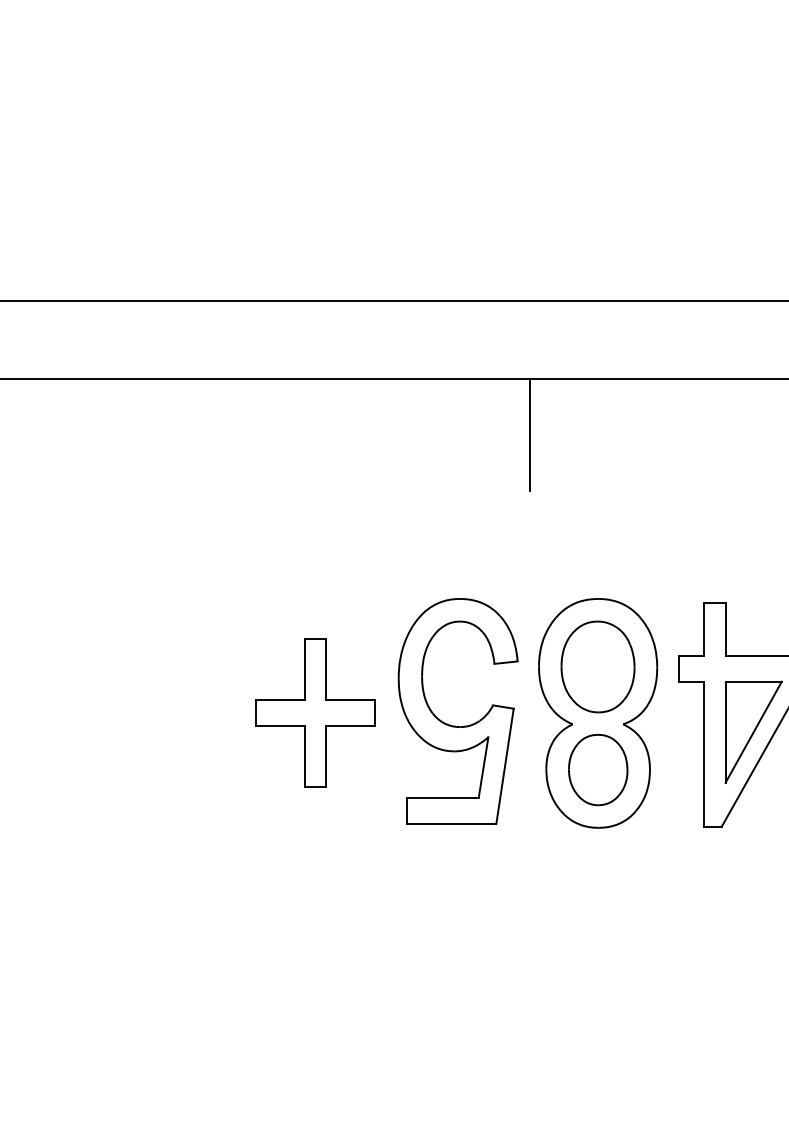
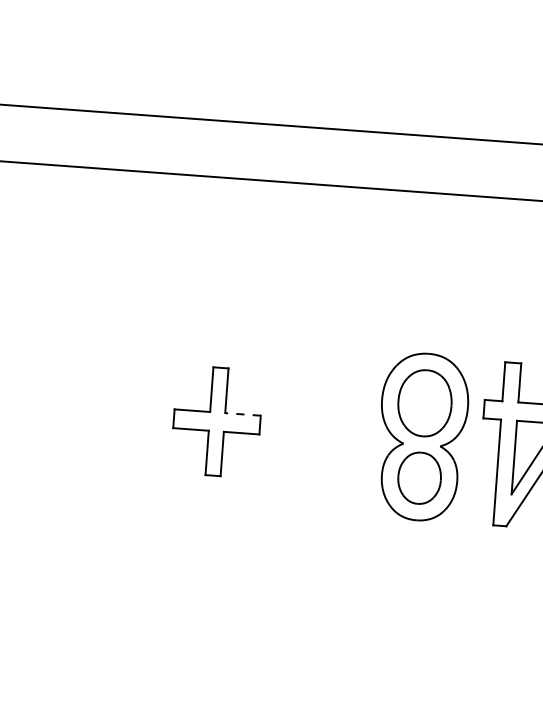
line: (529, 434) -> (387, 230), removed
line: (349, 700) -> (242, 414), solid -> dashed
part: (455, 725) -> (318, 438), removed

